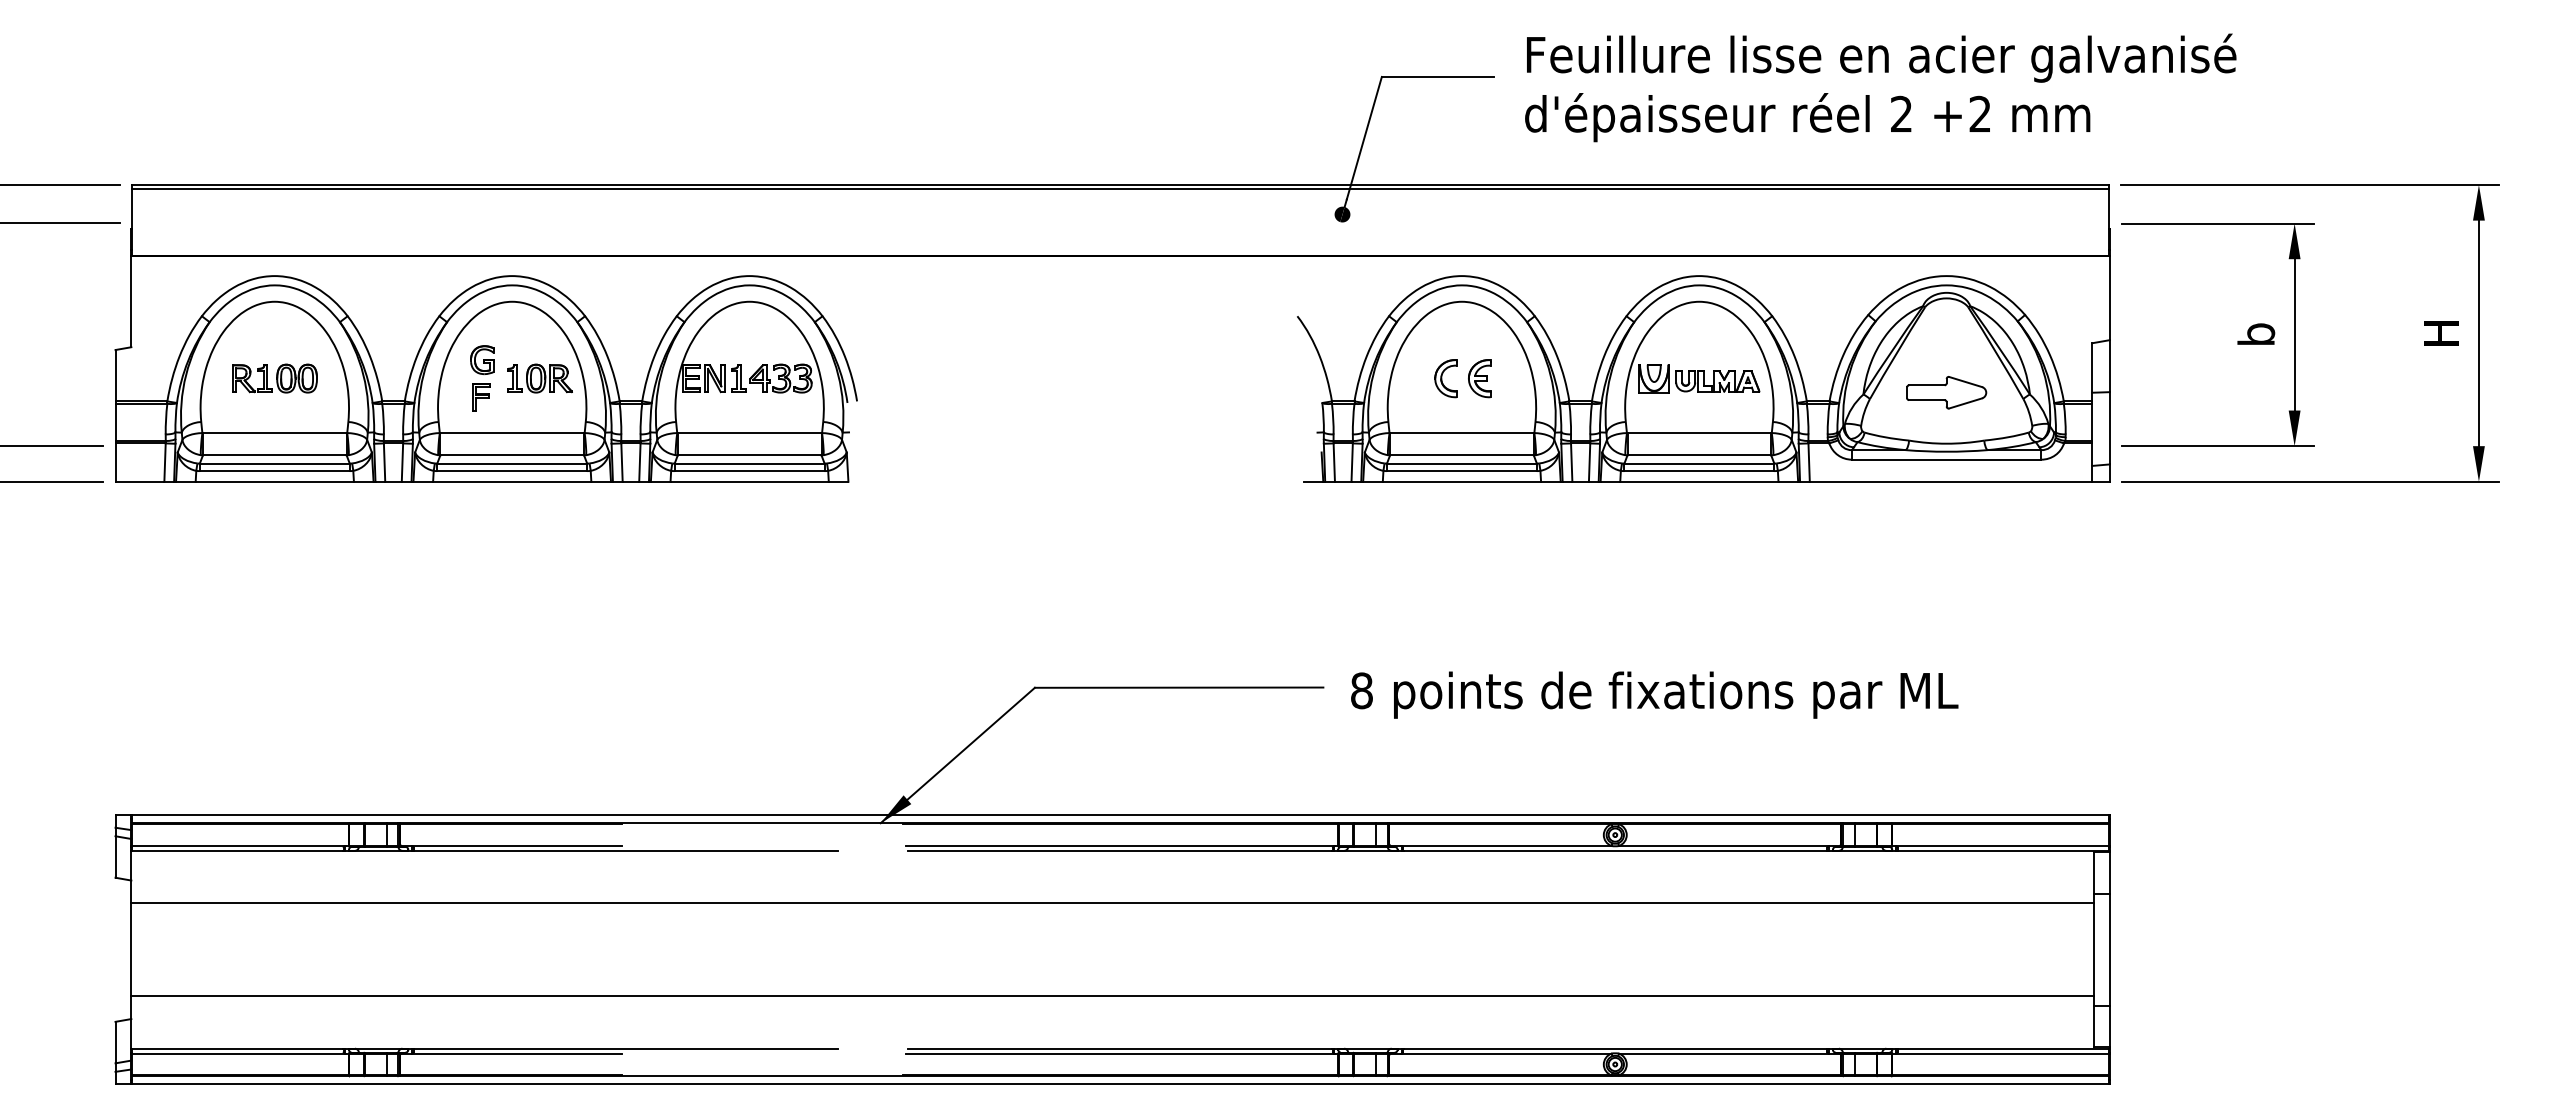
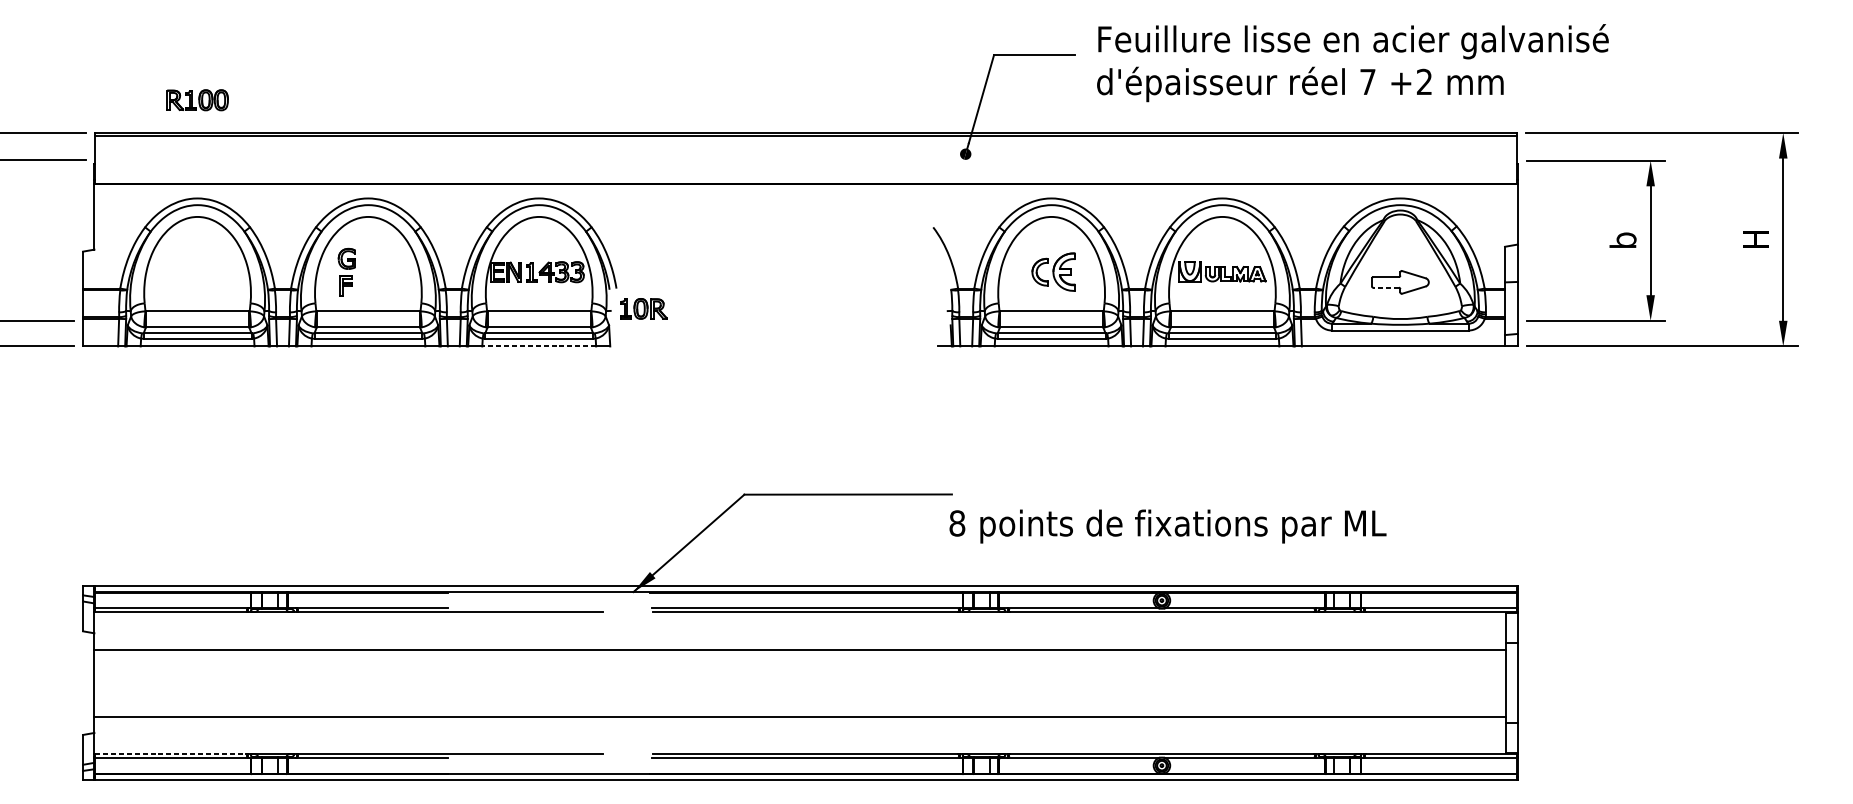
text: (1901, 113) -> (1367, 81), 2 -> 7
part: (274, 378) -> (197, 100), moved
part: (539, 378) -> (643, 308), moved
part: (1479, 378) -> (1064, 272), size x1.4
line: (1926, 400) -> (1385, 287), solid -> dashed
line: (749, 481) -> (539, 346), solid -> dashed
text: (1654, 694) -> (1167, 526), moved
line: (237, 1048) -> (170, 754), solid -> dashed

